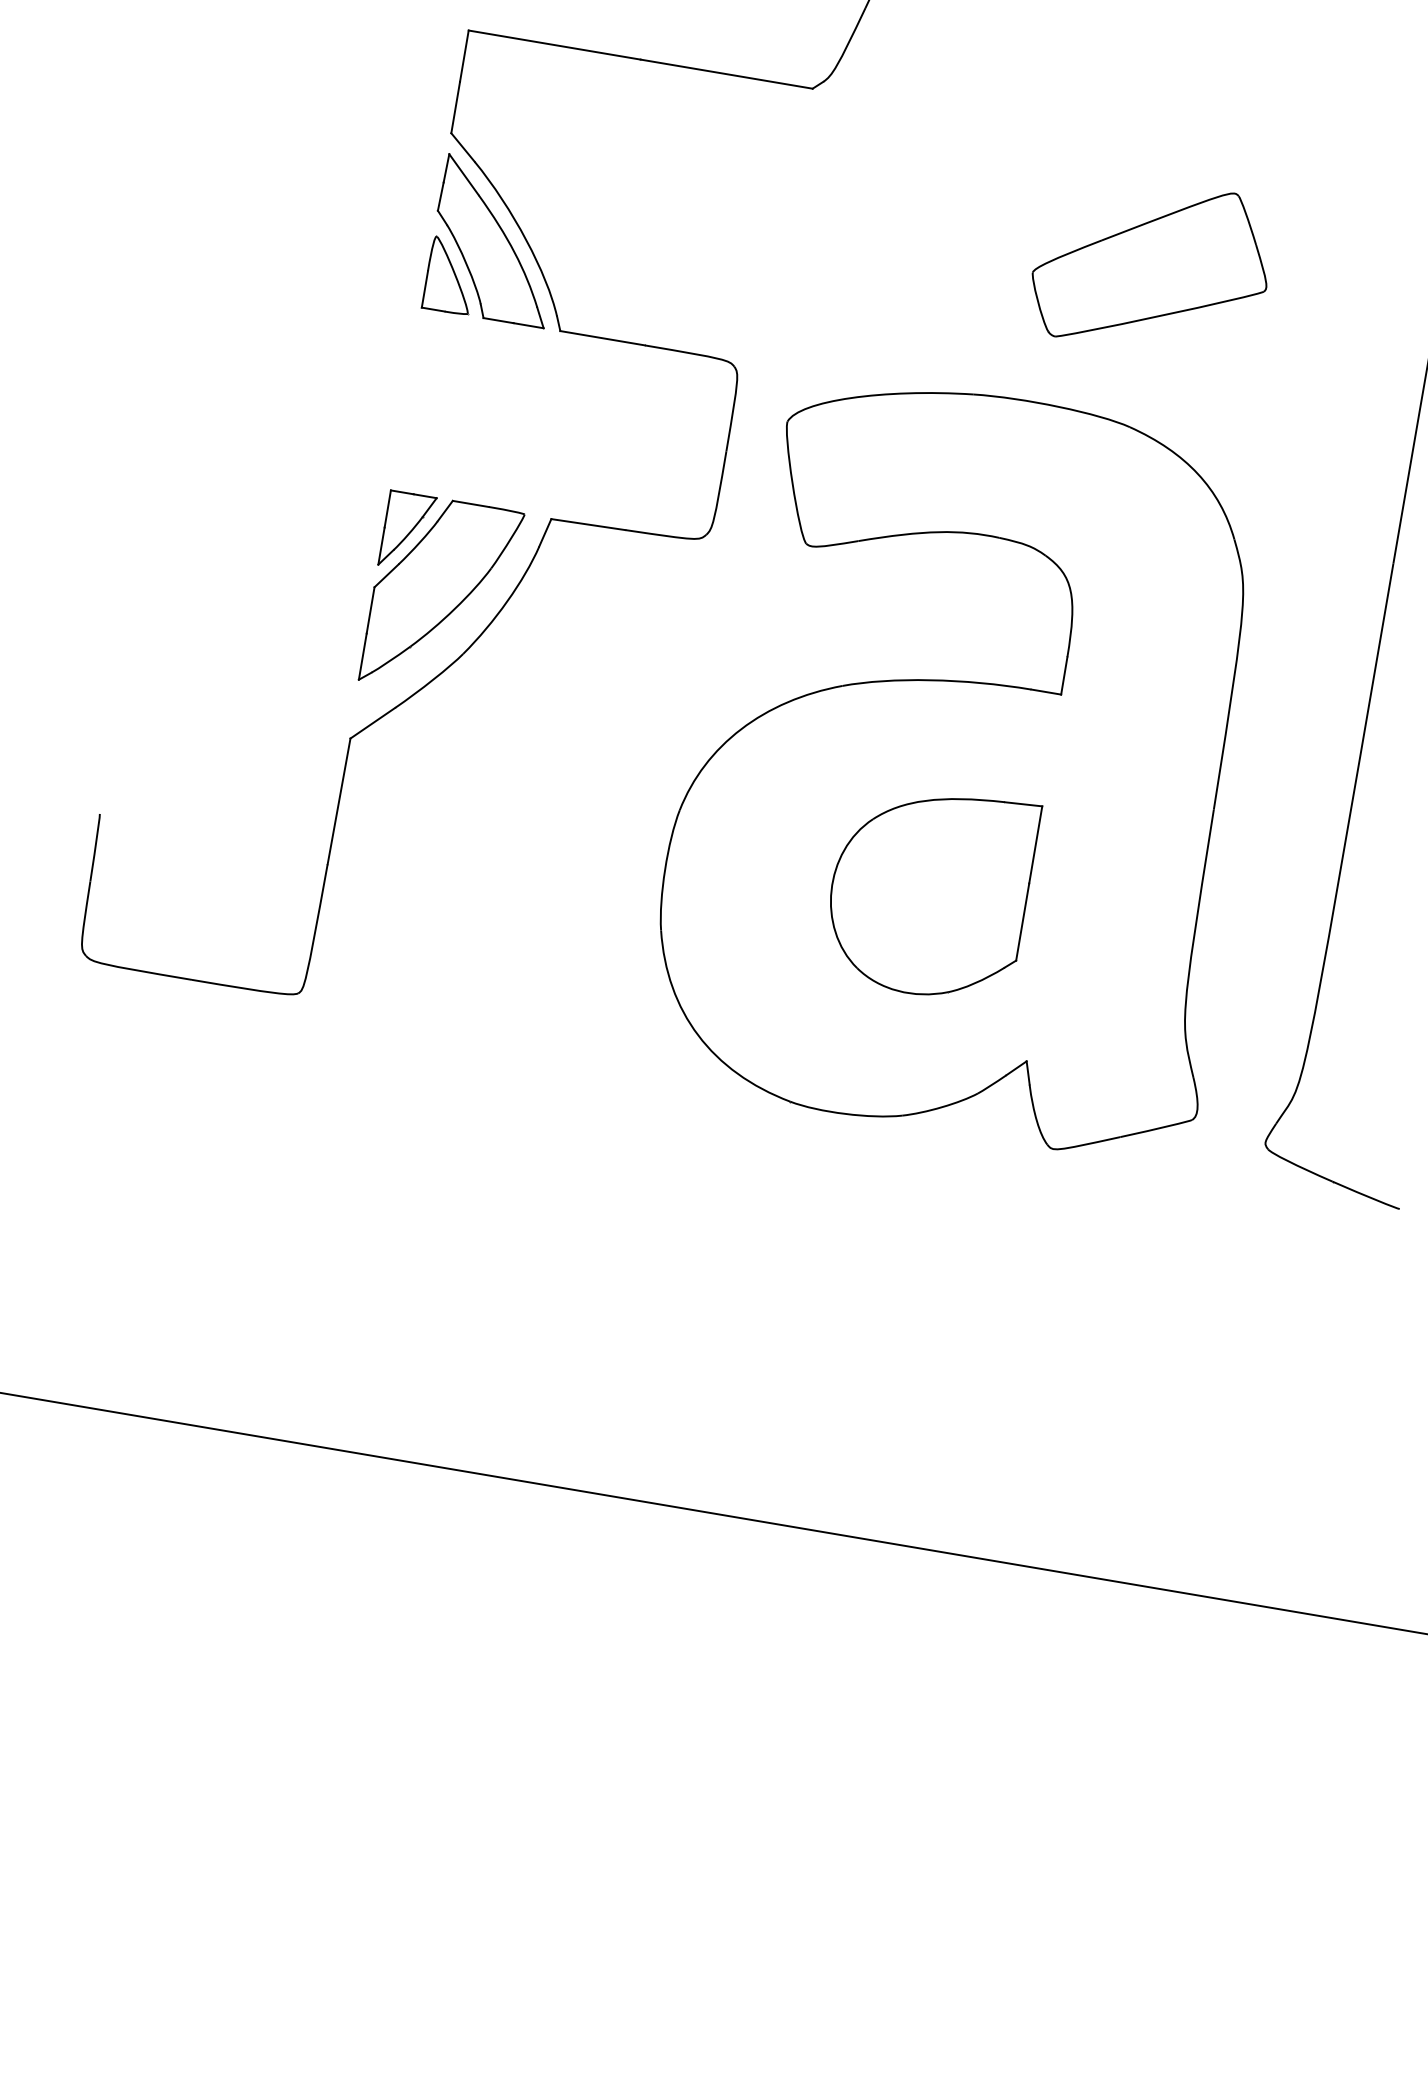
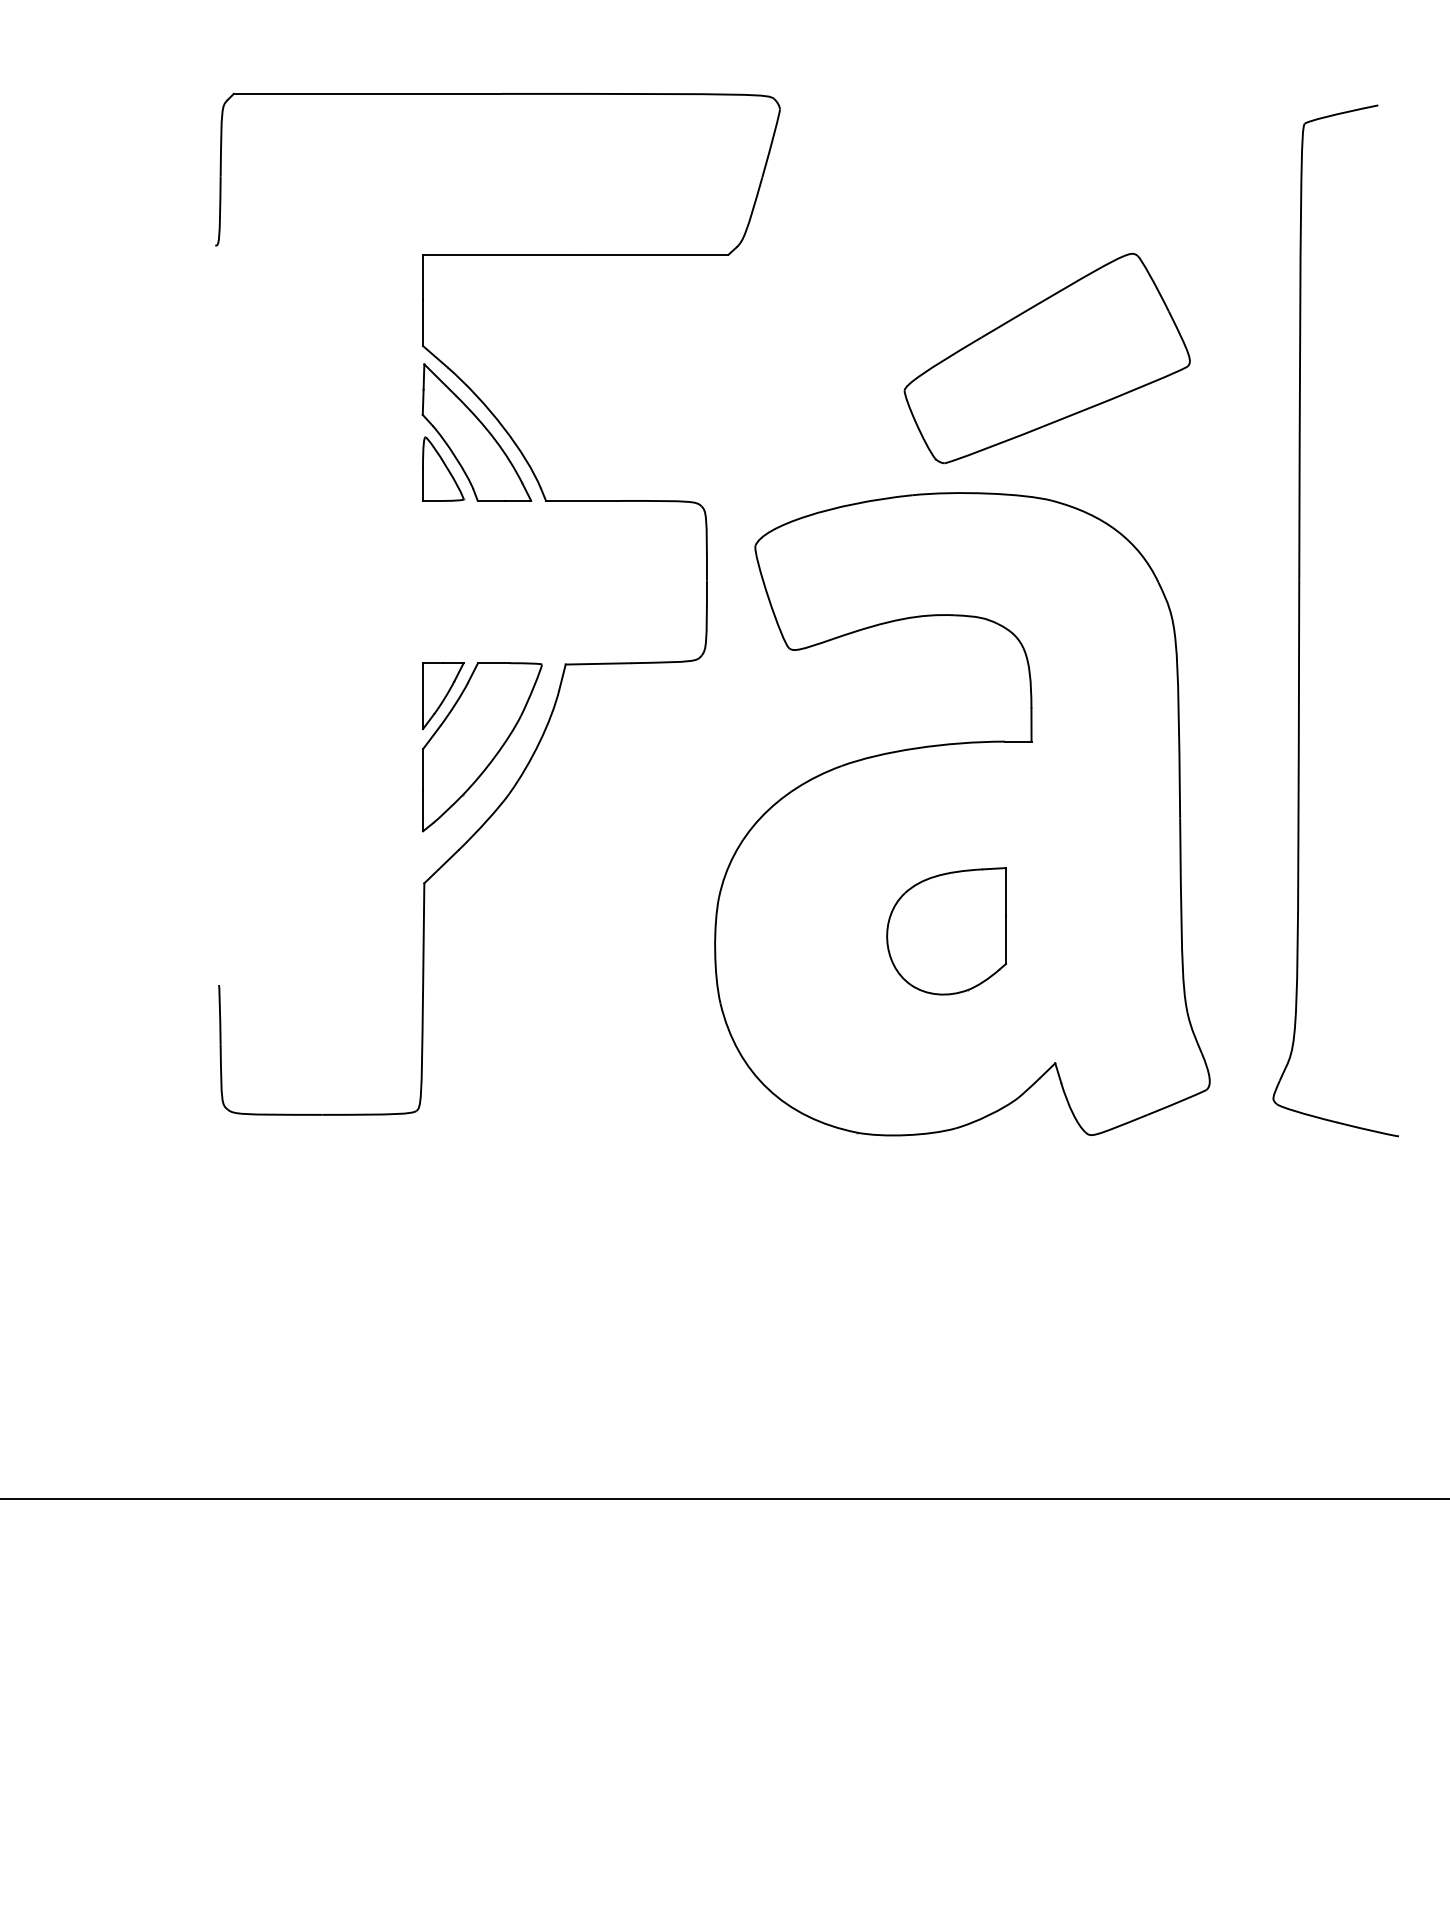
part: (1152, 266) -> (1047, 358), size x1.4
part: (929, 892) -> (946, 931), size x0.7

